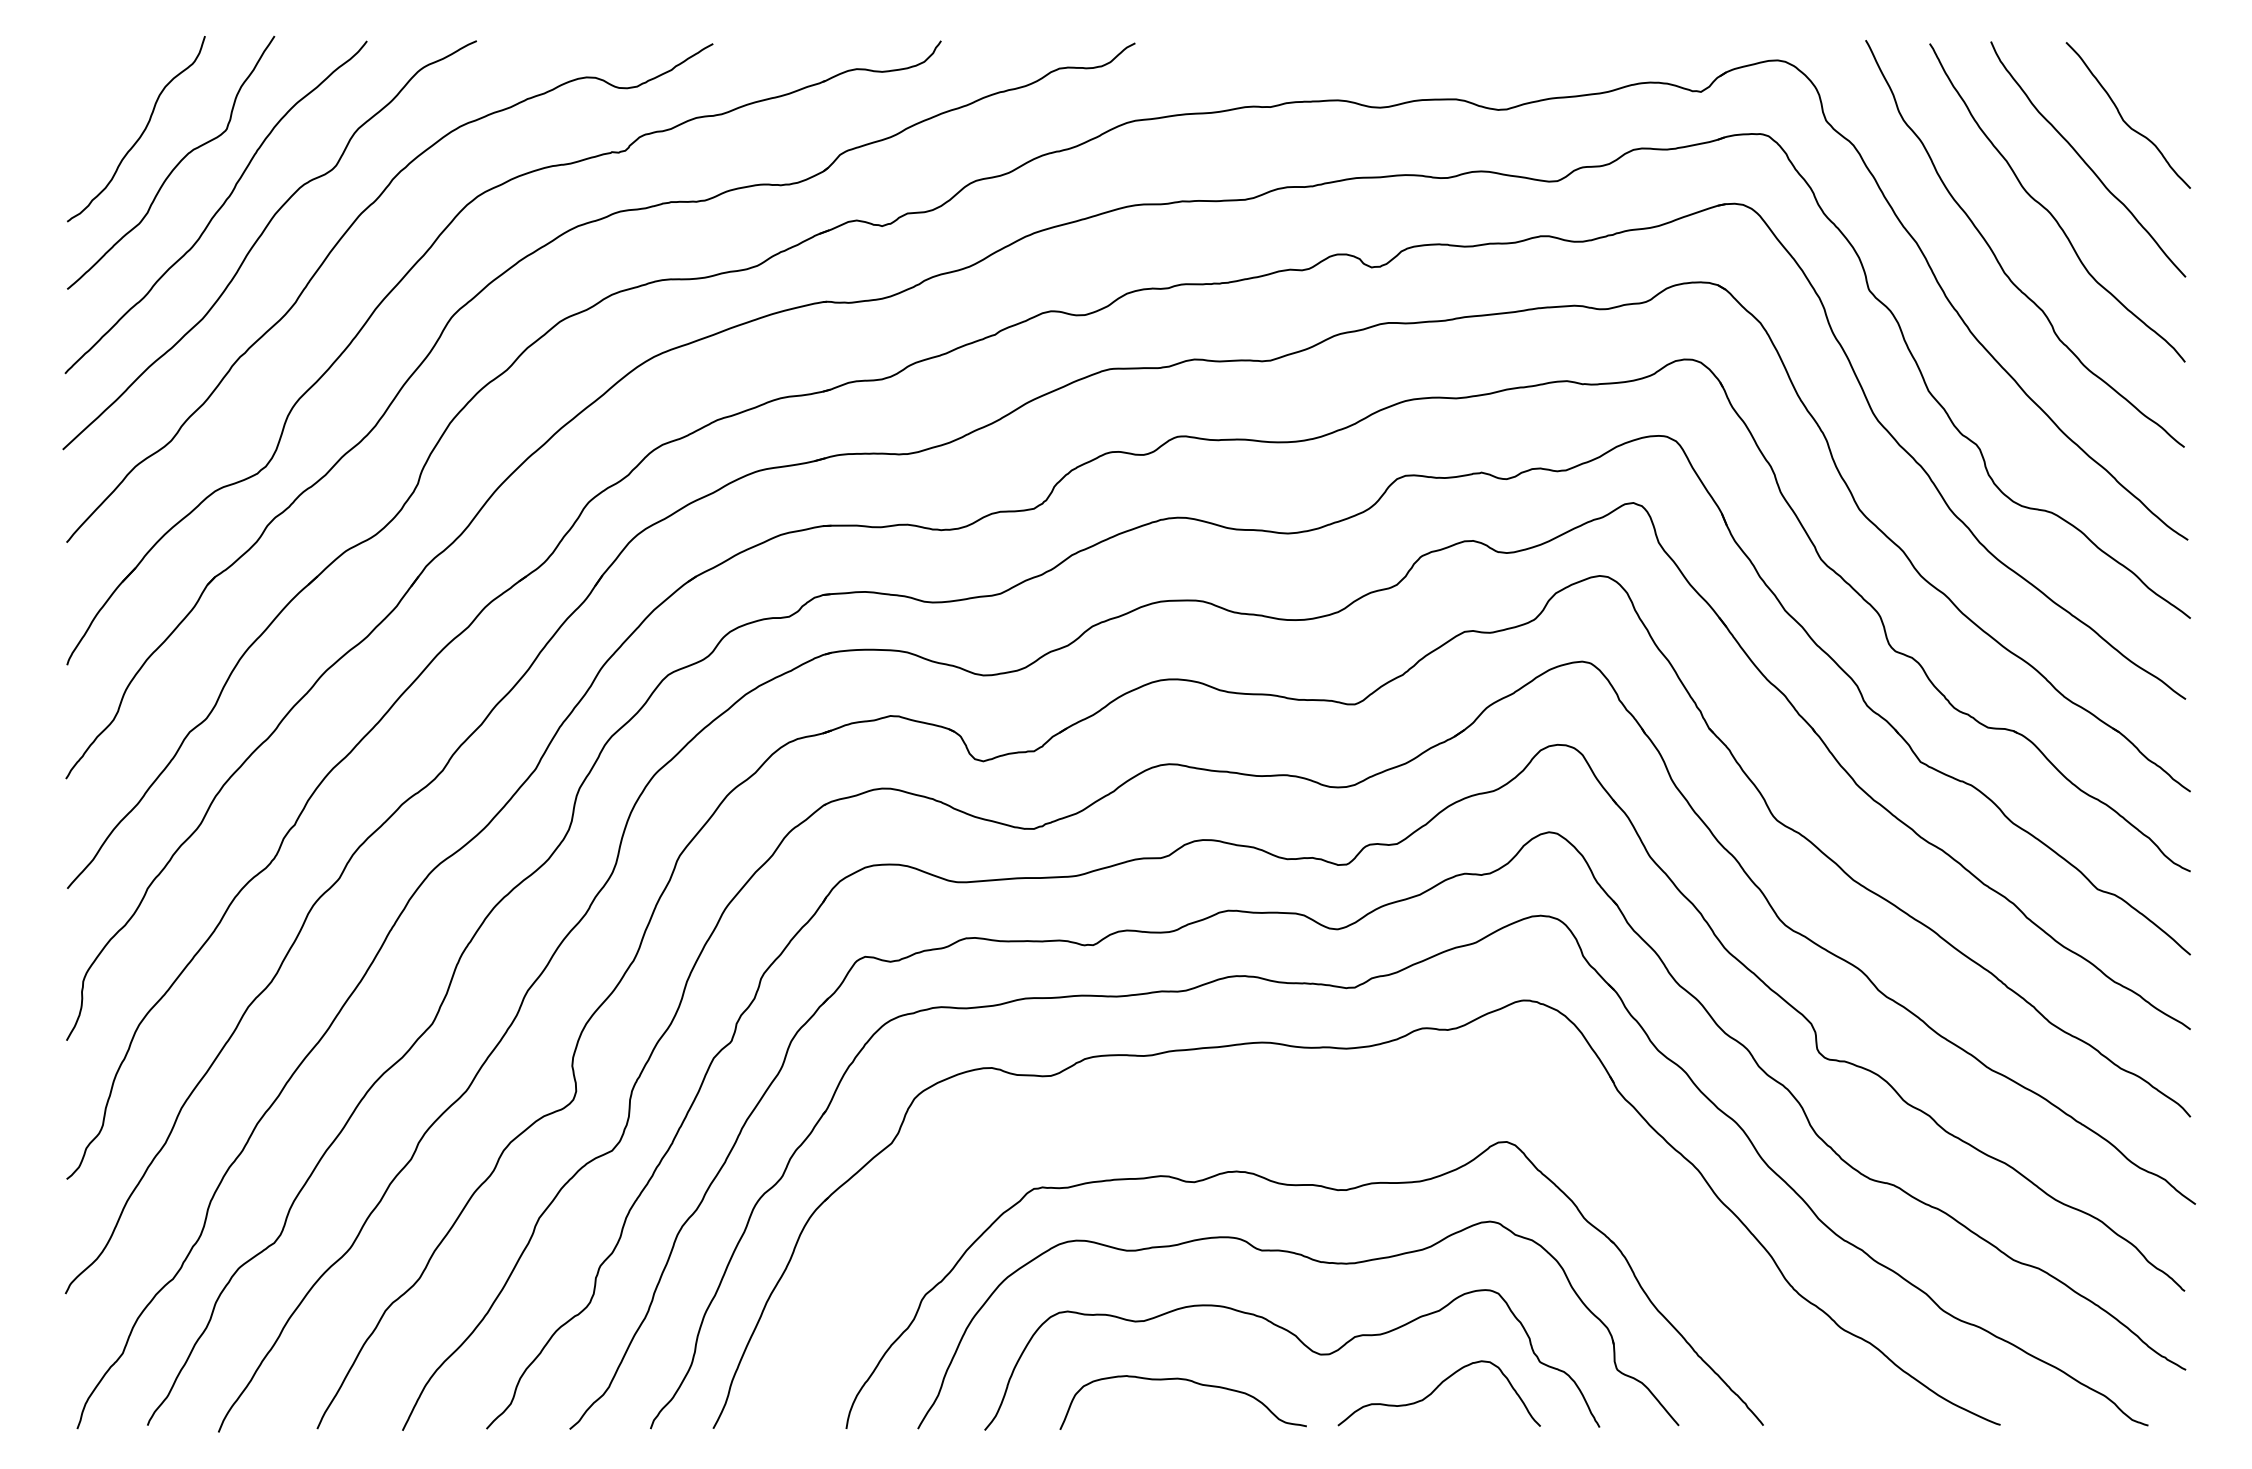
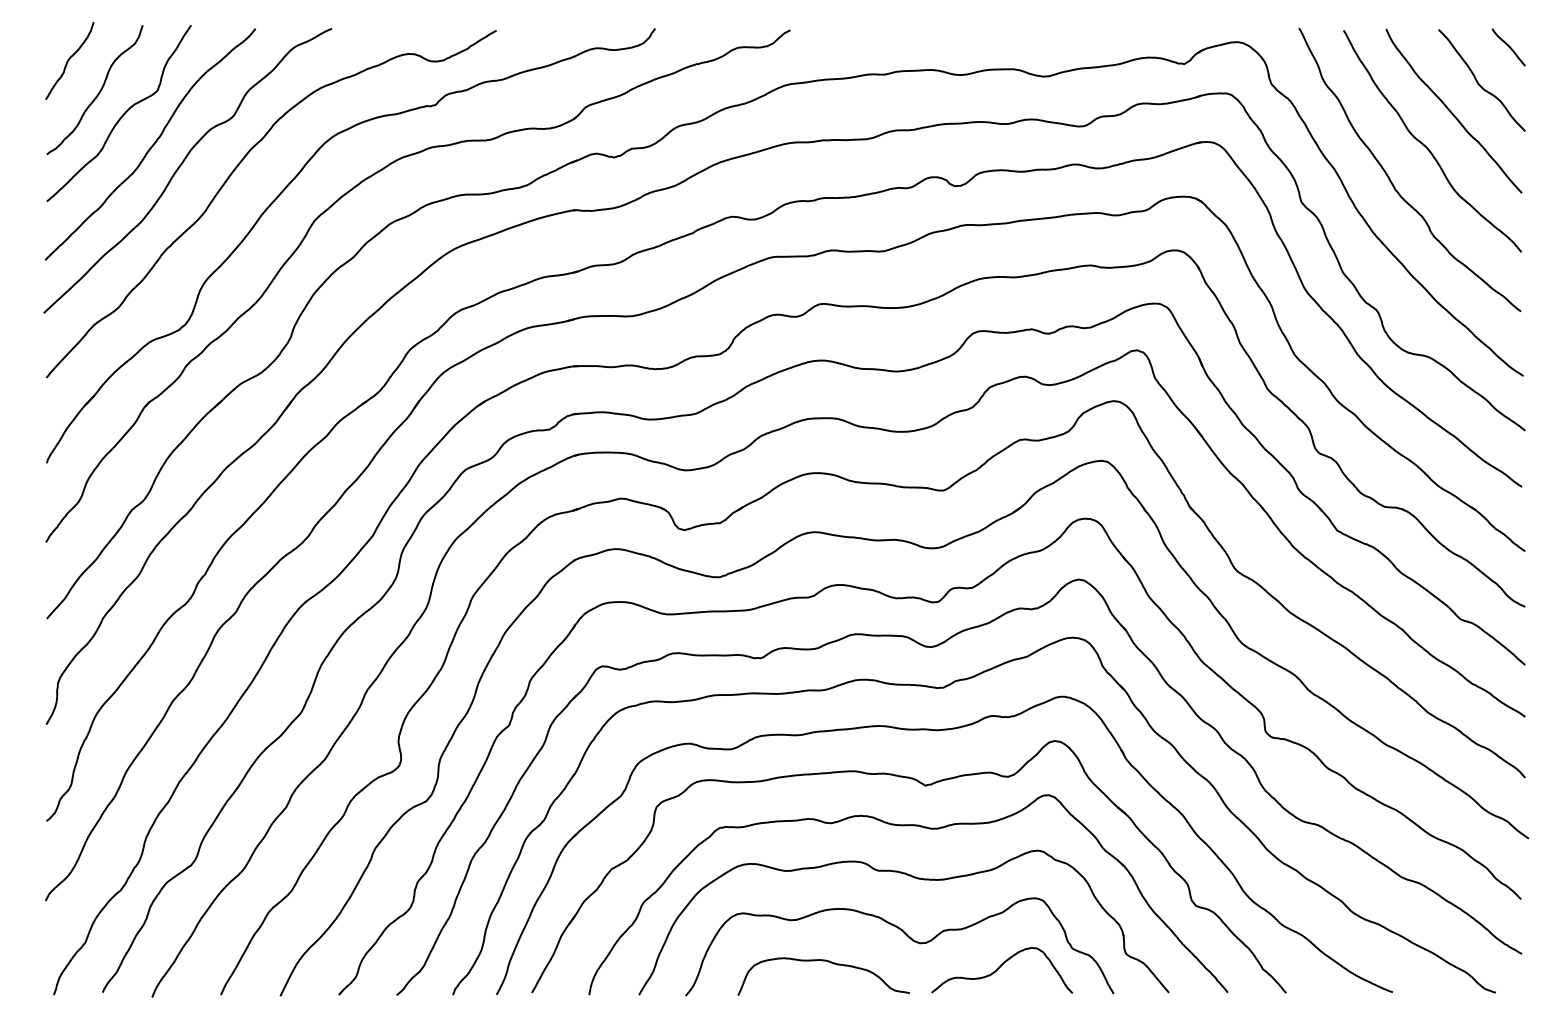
curve: (2166, 68) -> (1508, 47), added
curve: (99, 86) -> (69, 60), added
part: (1327, 1129) -> (924, 786), added

